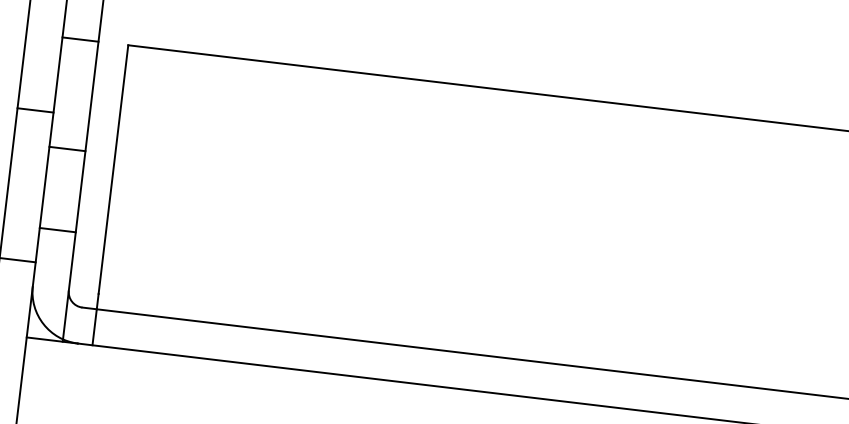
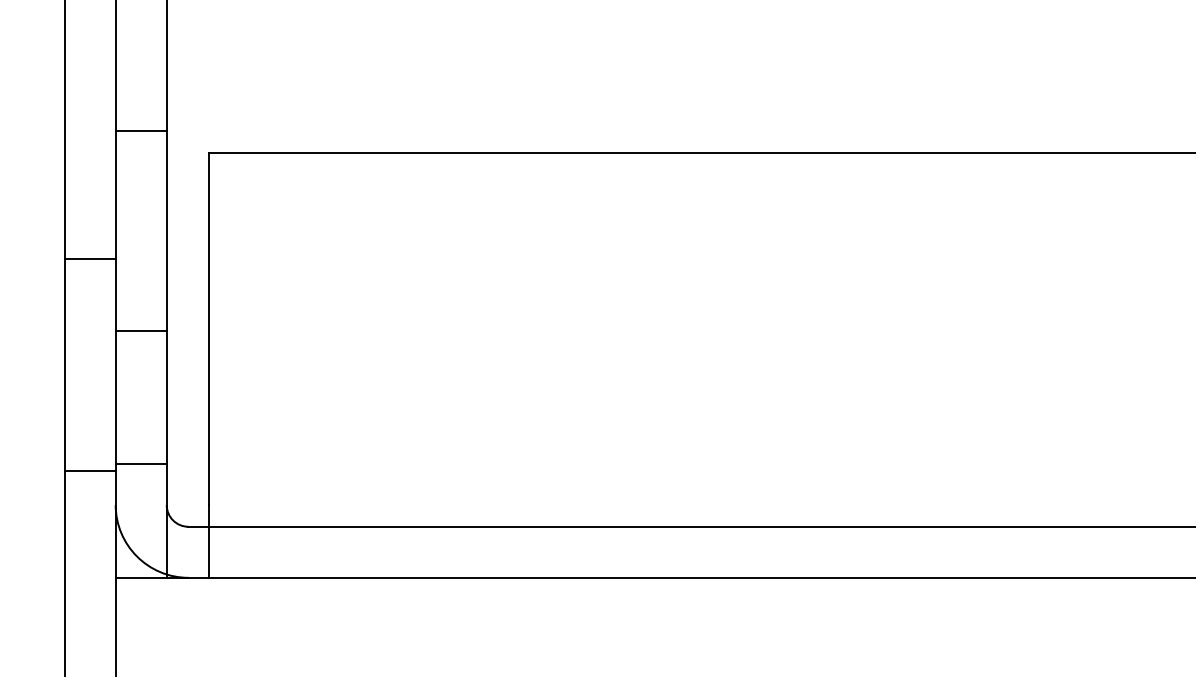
line: (80, 39) -> (140, 130), moved
line: (66, 148) -> (140, 330), moved
line: (57, 229) -> (140, 463), moved

